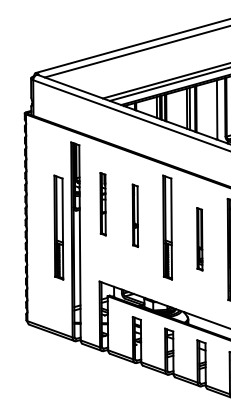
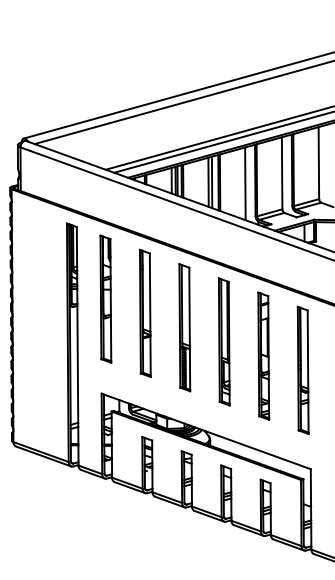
part: (102, 203) -> (105, 298), size x1.67
part: (135, 215) -> (145, 312), size x1.67
part: (58, 227) -> (51, 327), removed
part: (199, 238) -> (223, 341), size x1.67

